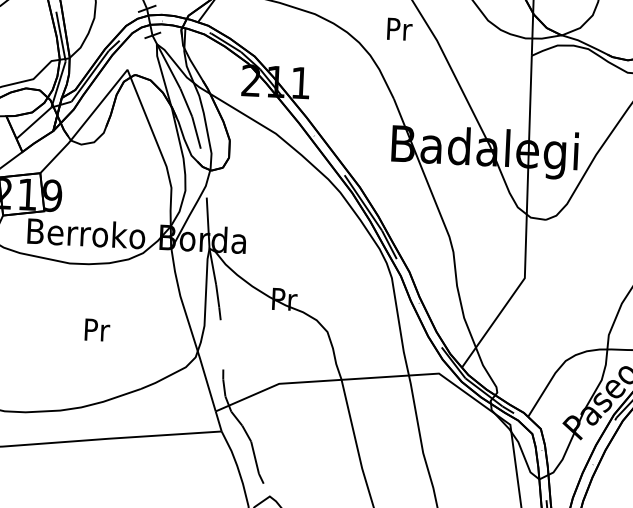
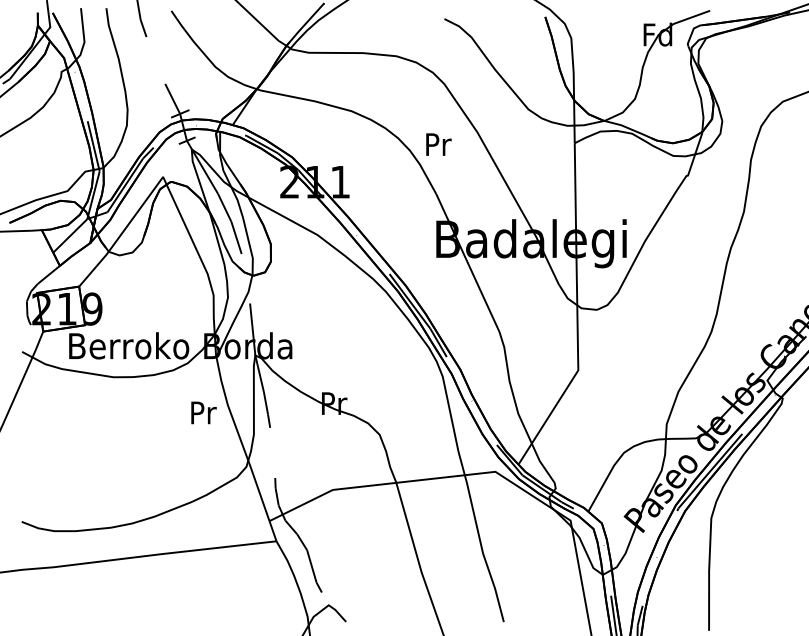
text: (399, 29) -> (438, 144), moved
text: (97, 329) -> (203, 412), moved

